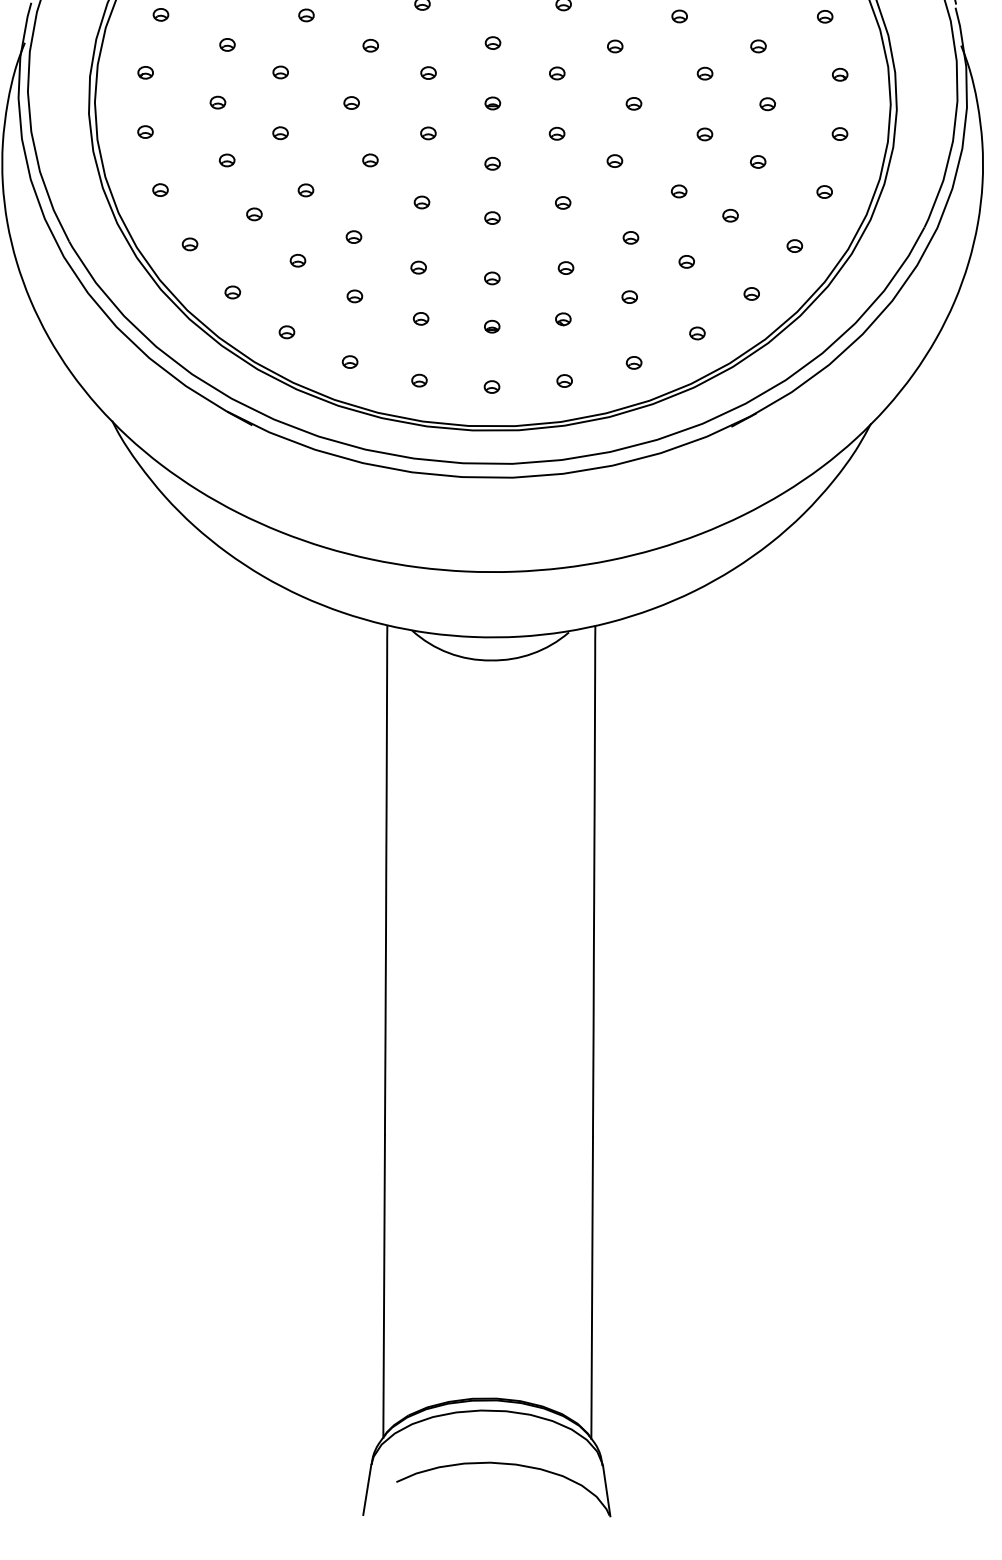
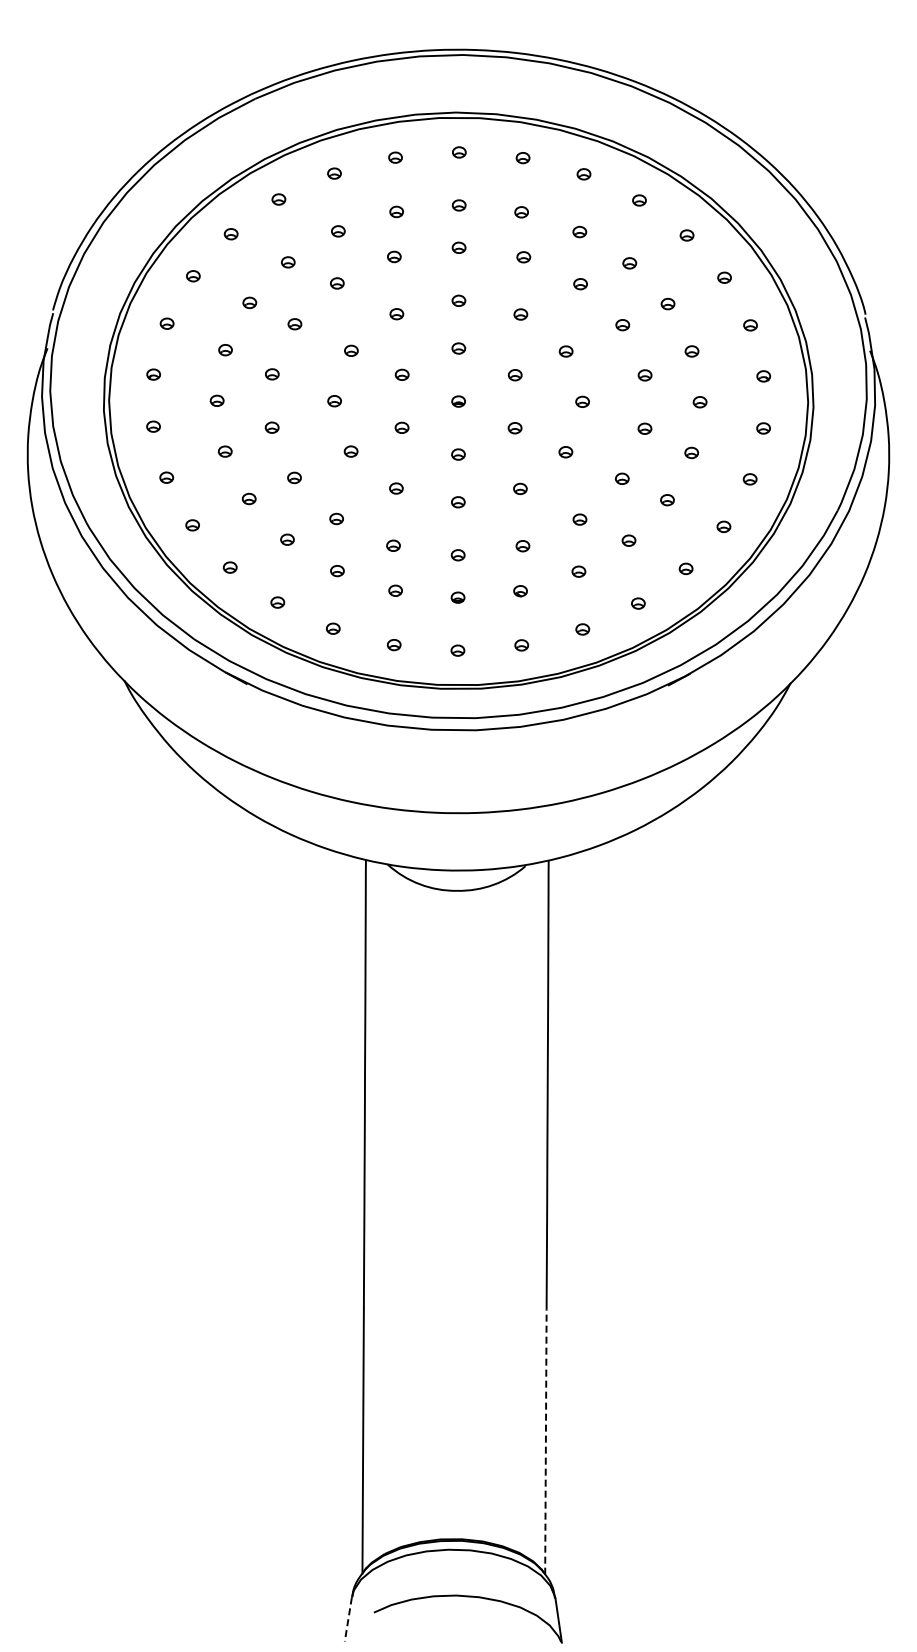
line: (591, 1287) -> (545, 1441), solid -> dashed
line: (367, 1489) -> (348, 1619), solid -> dashed

